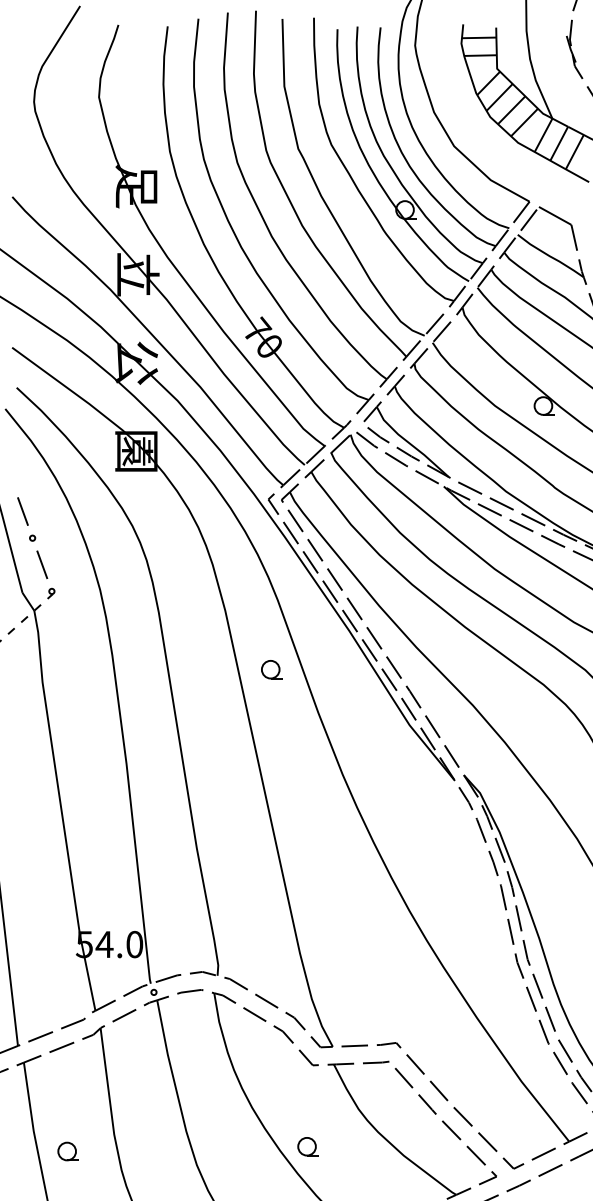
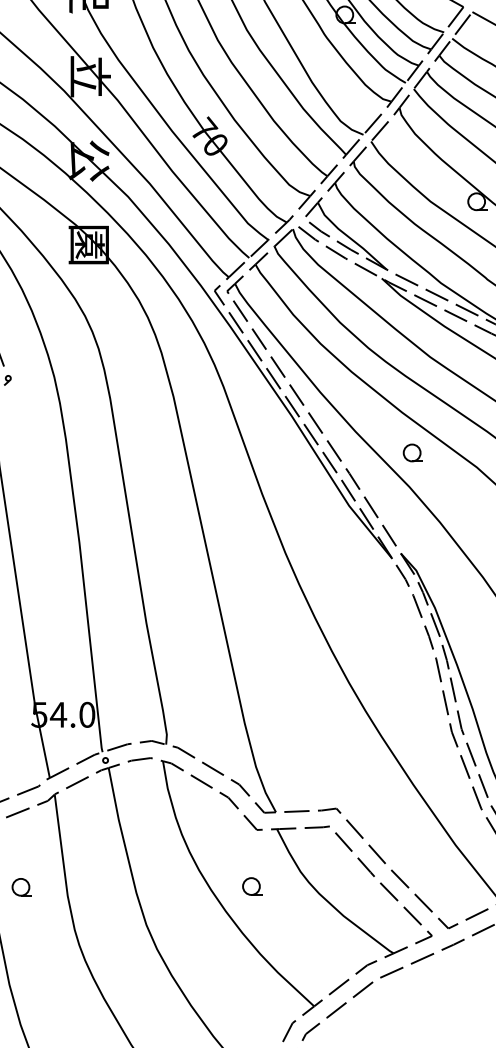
part: (271, 669) -> (412, 452), moved
part: (307, 1146) -> (251, 886), moved
part: (67, 1151) -> (21, 887), moved

